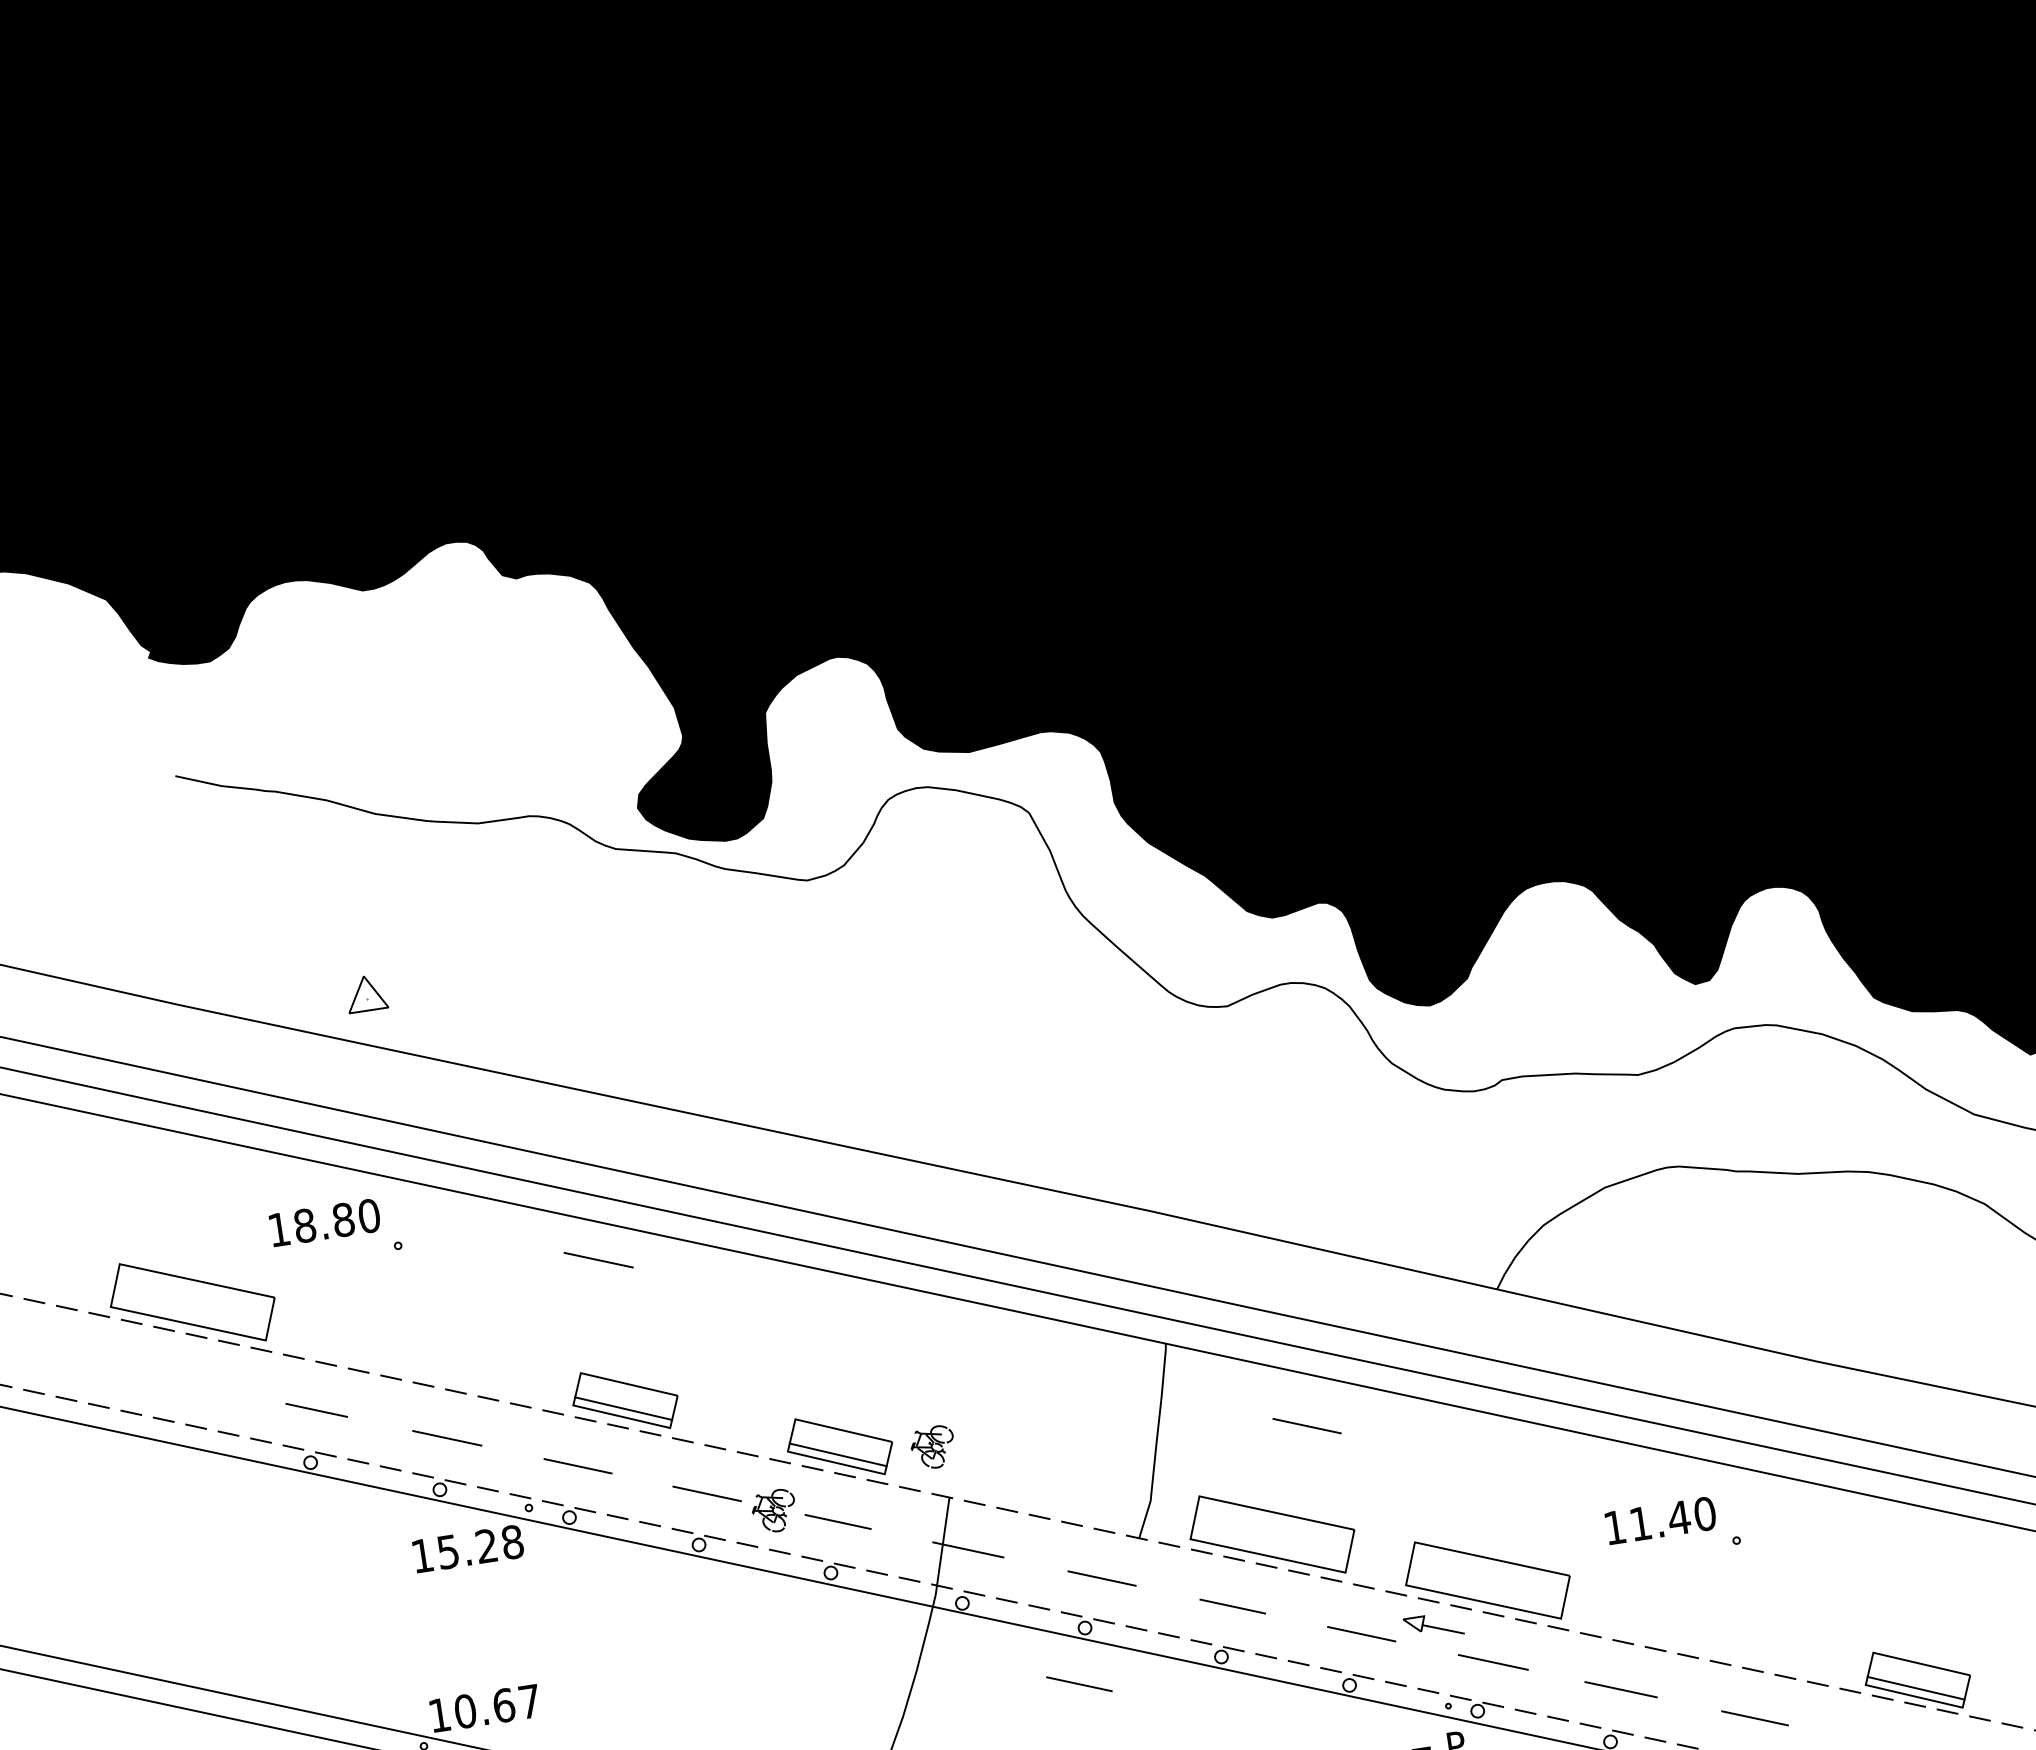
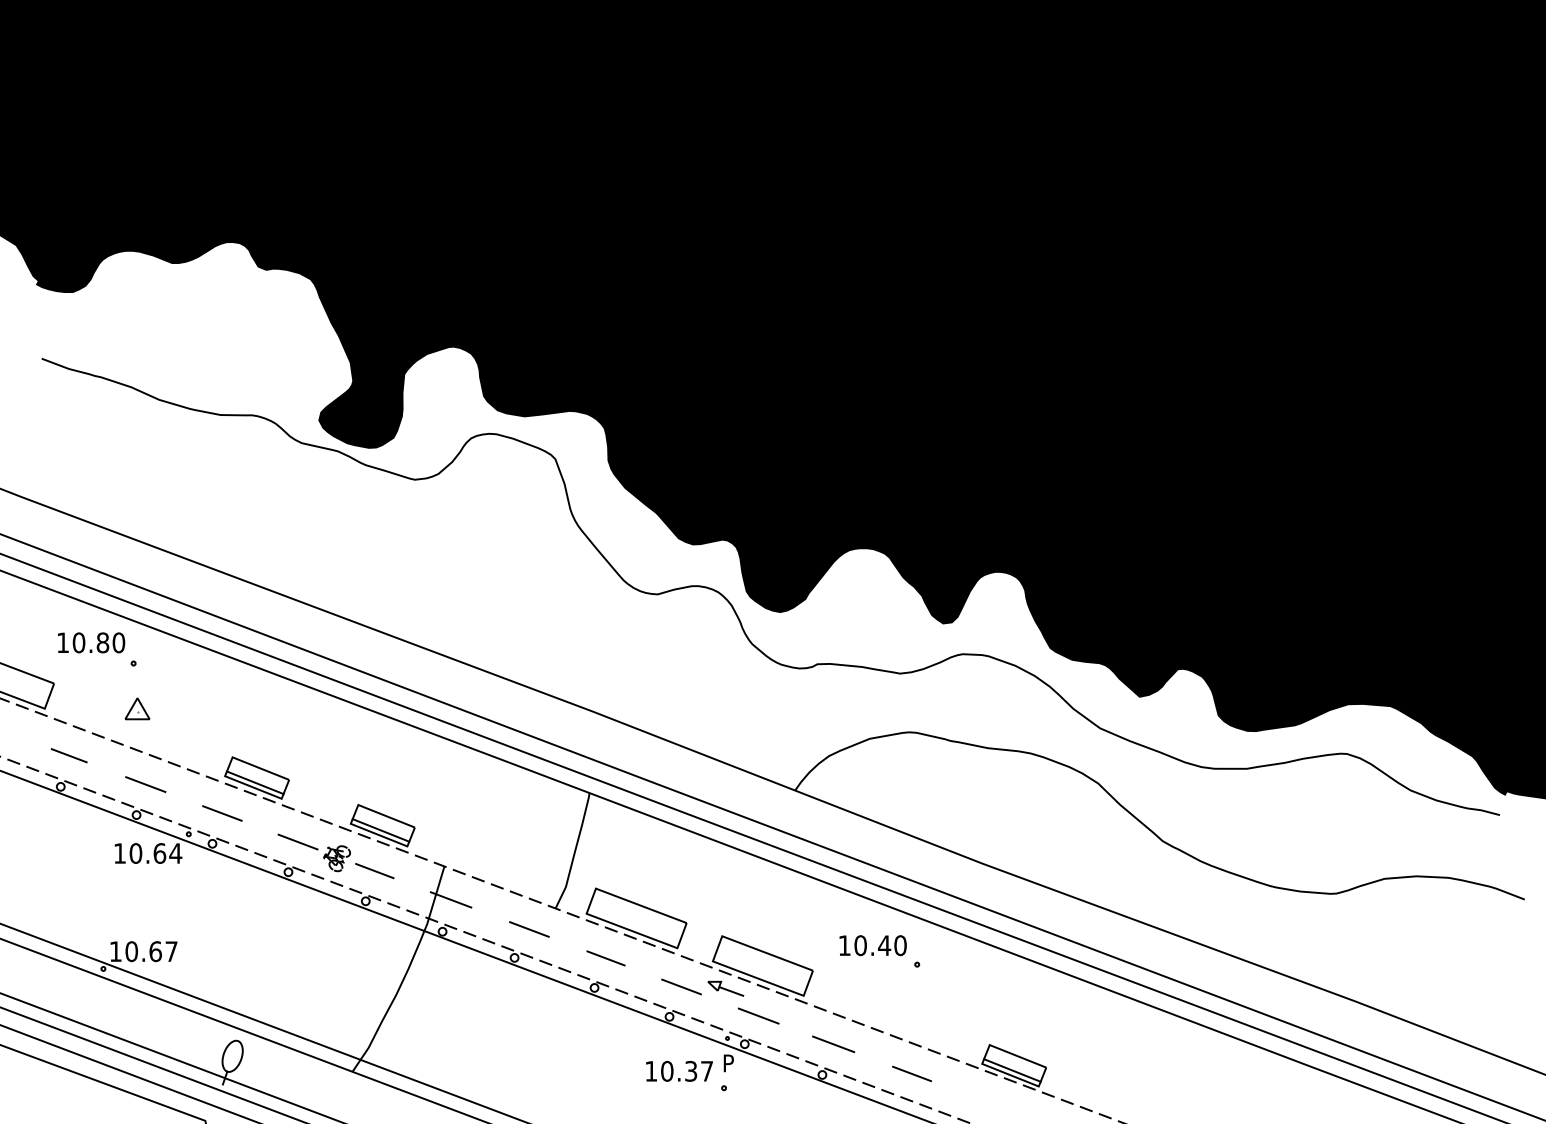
part: (366, 993) -> (137, 708), moved
text: (304, 1225) -> (78, 642), 18.80 -> 10.80
line: (598, 1260) -> (253, 690), removed
line: (1306, 1425) -> (667, 855), removed
part: (932, 1447) -> (438, 834), removed
text: (1640, 1523) -> (860, 945), 11.40 -> 10.40
text: (479, 1547) -> (155, 853), 15.28 -> 10.64
line: (1078, 1684) -> (505, 991), removed

